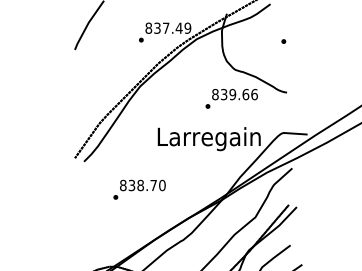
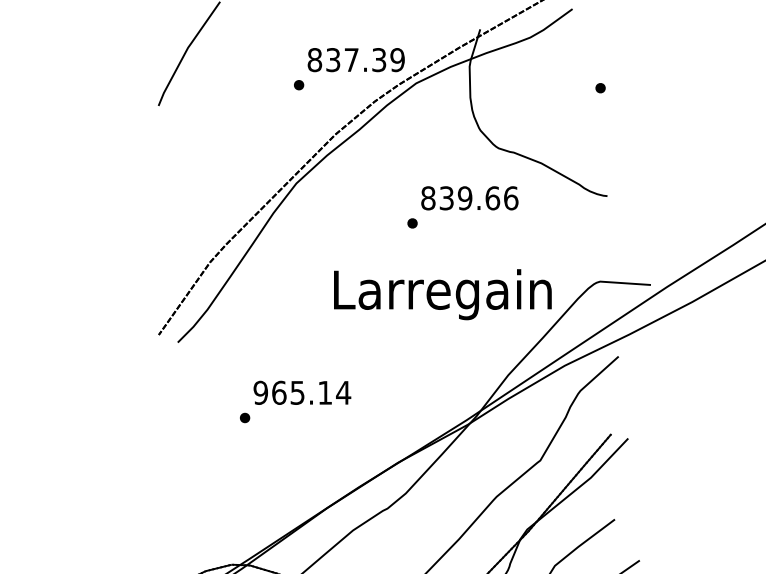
text: (178, 27) -> (377, 58), 837.49 -> 837.39
text: (231, 98) -> (462, 206), moved
text: (142, 185) -> (301, 392), 838.70 -> 965.14

